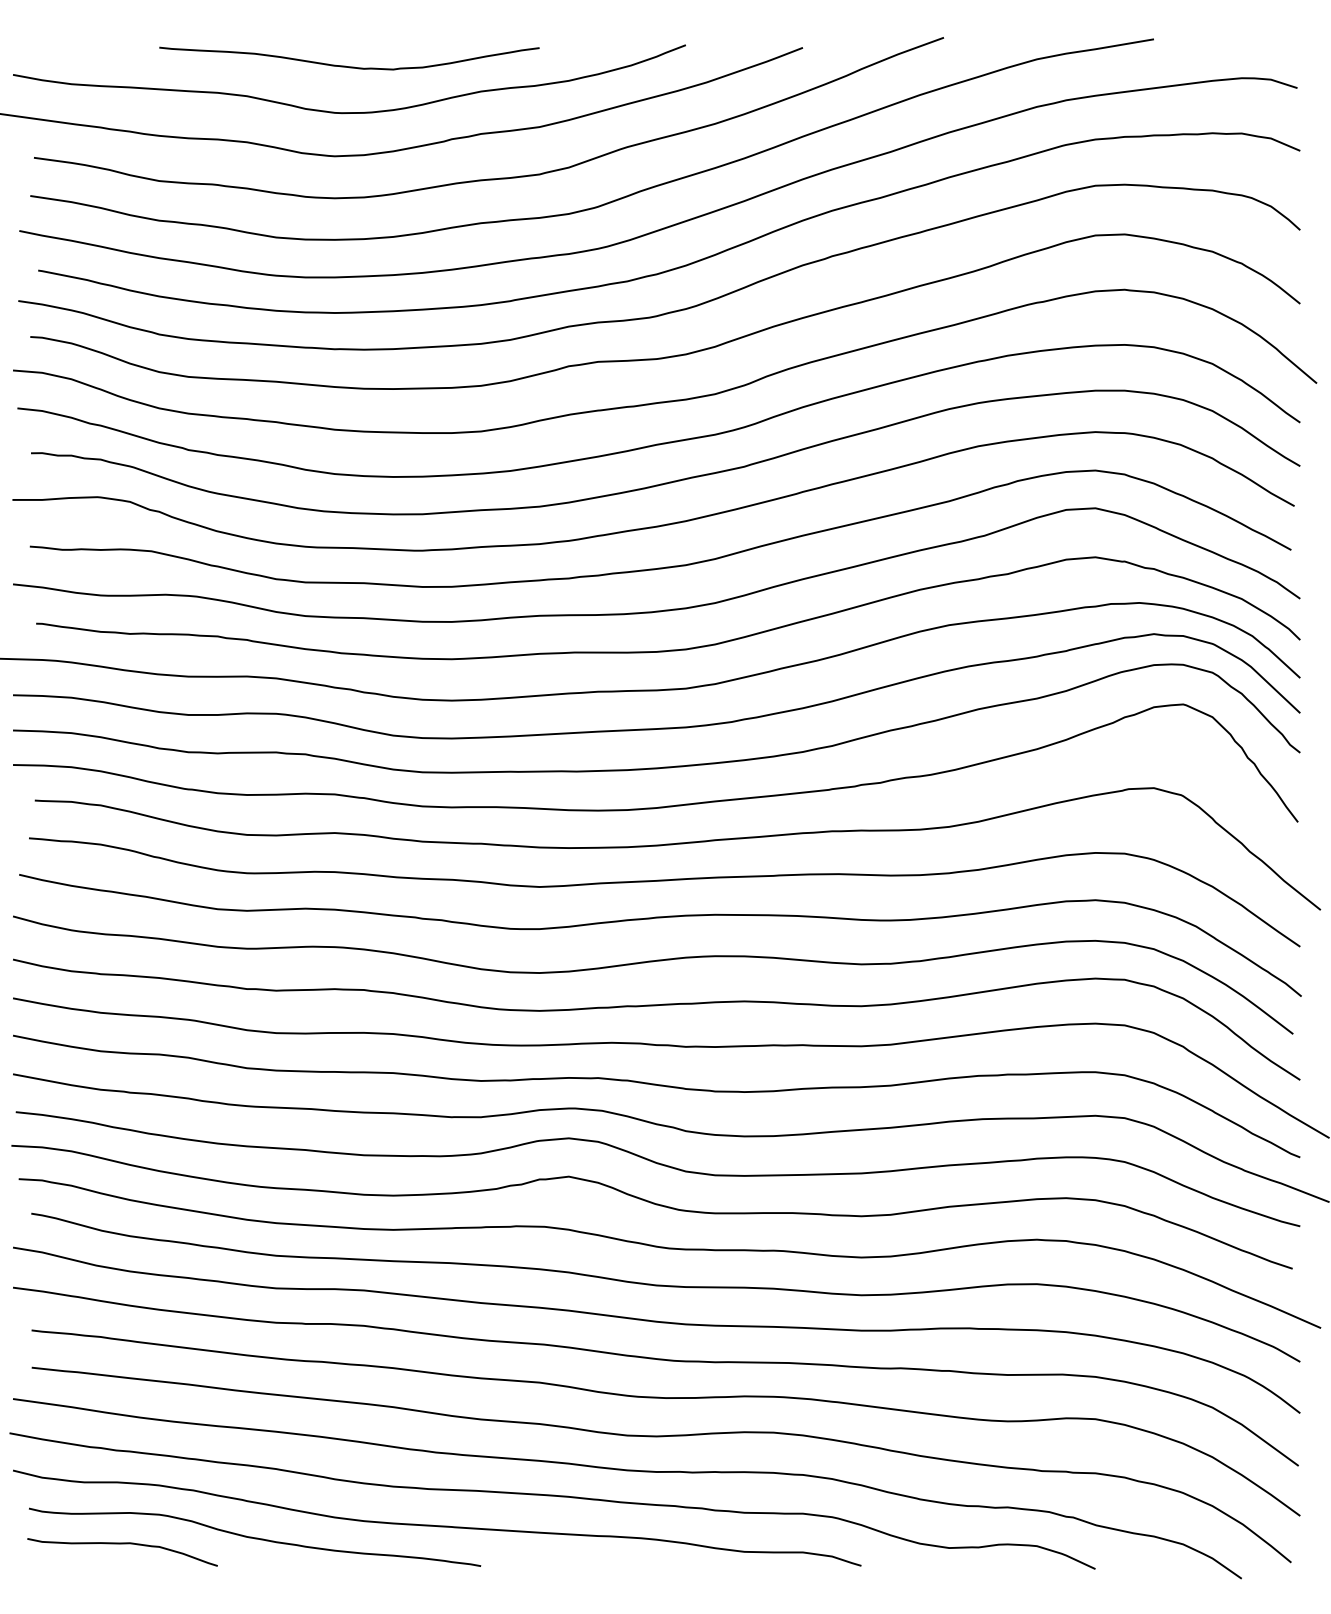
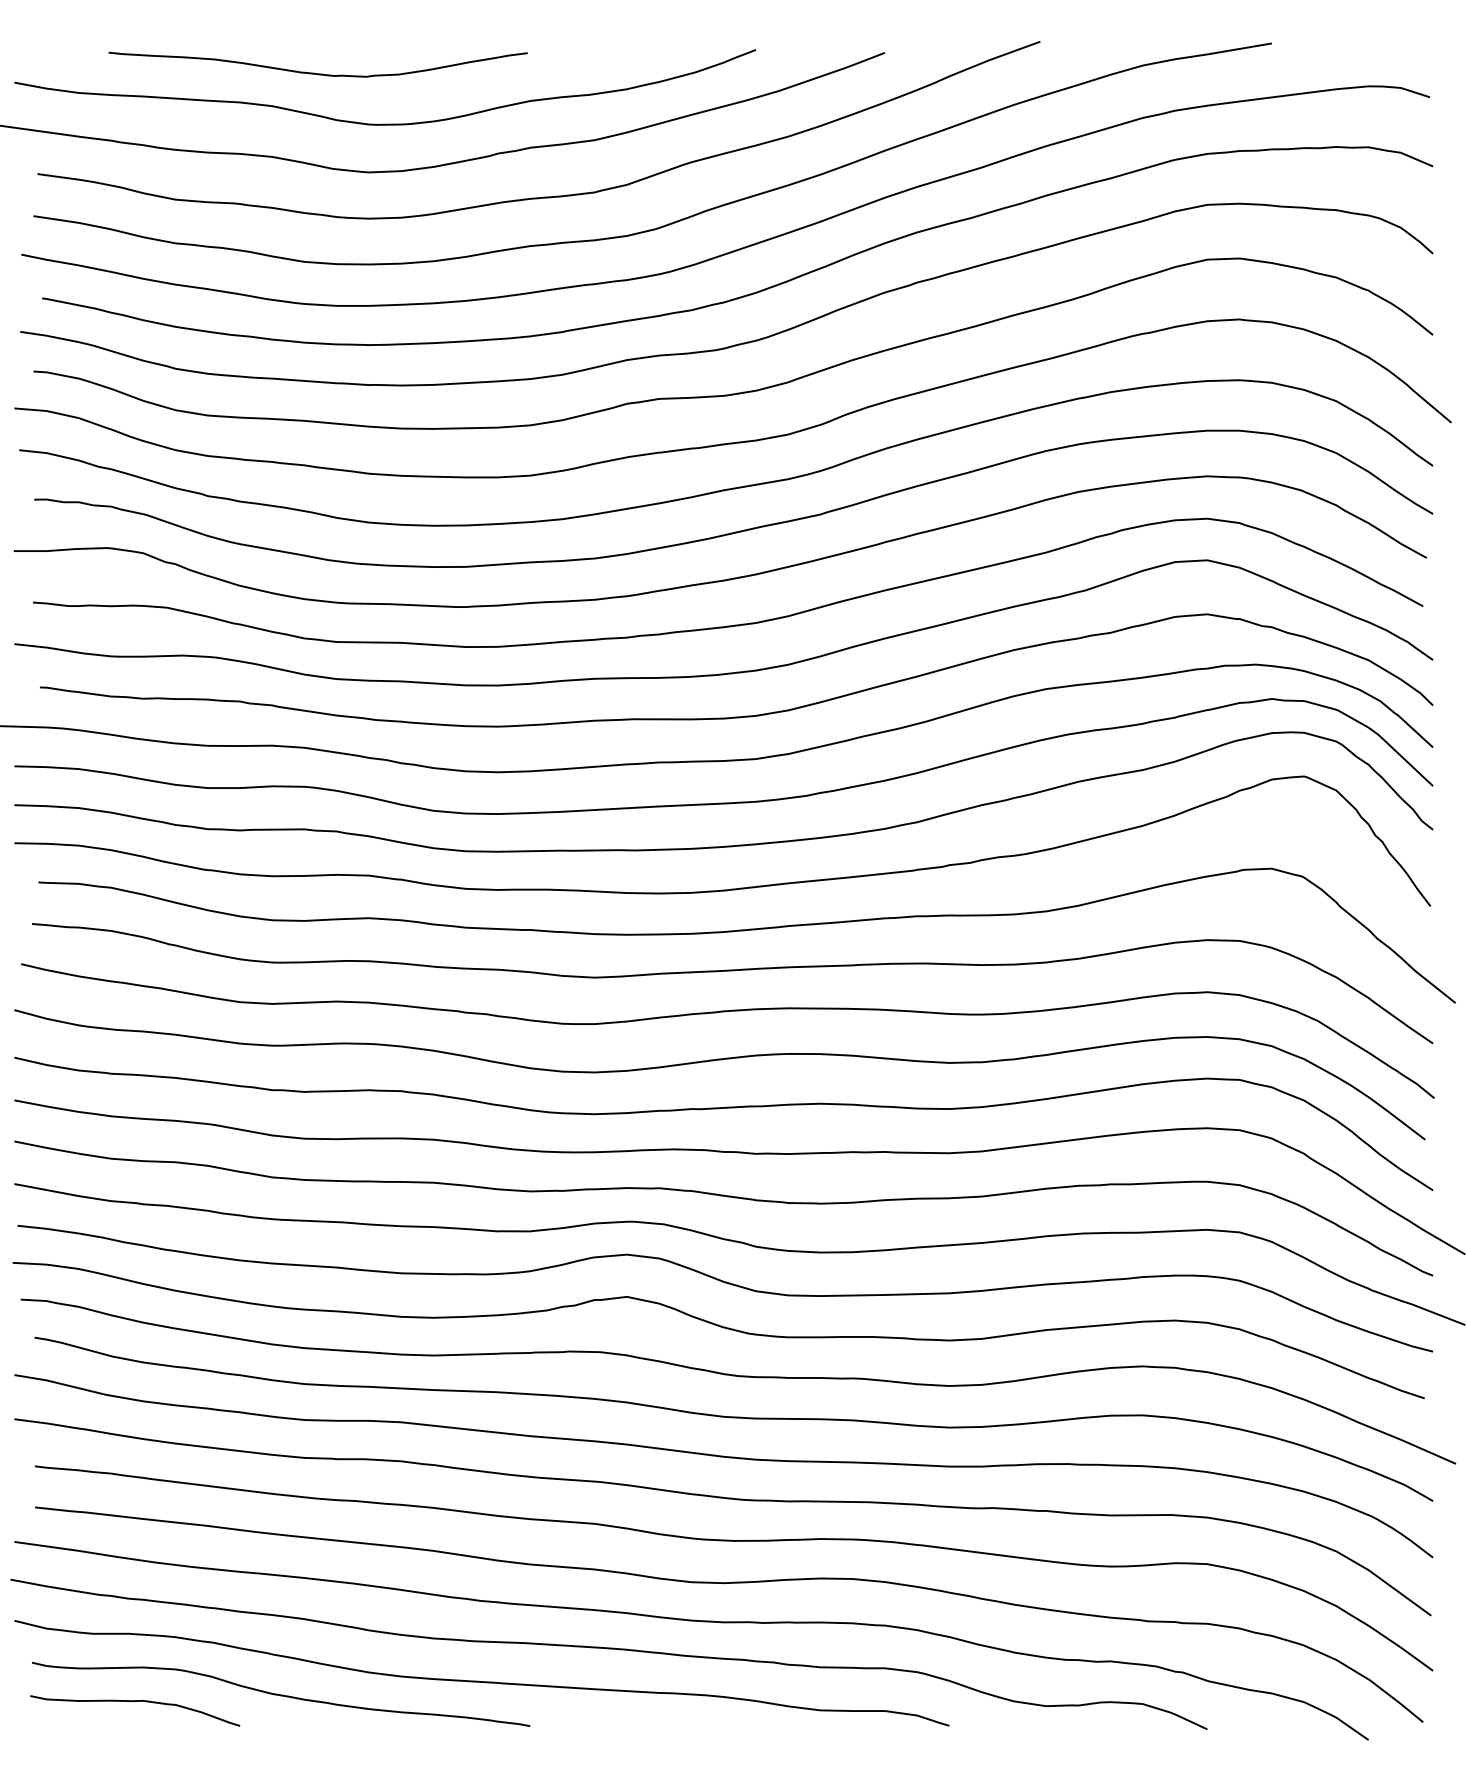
curve: (346, 65) -> (314, 72), moved

